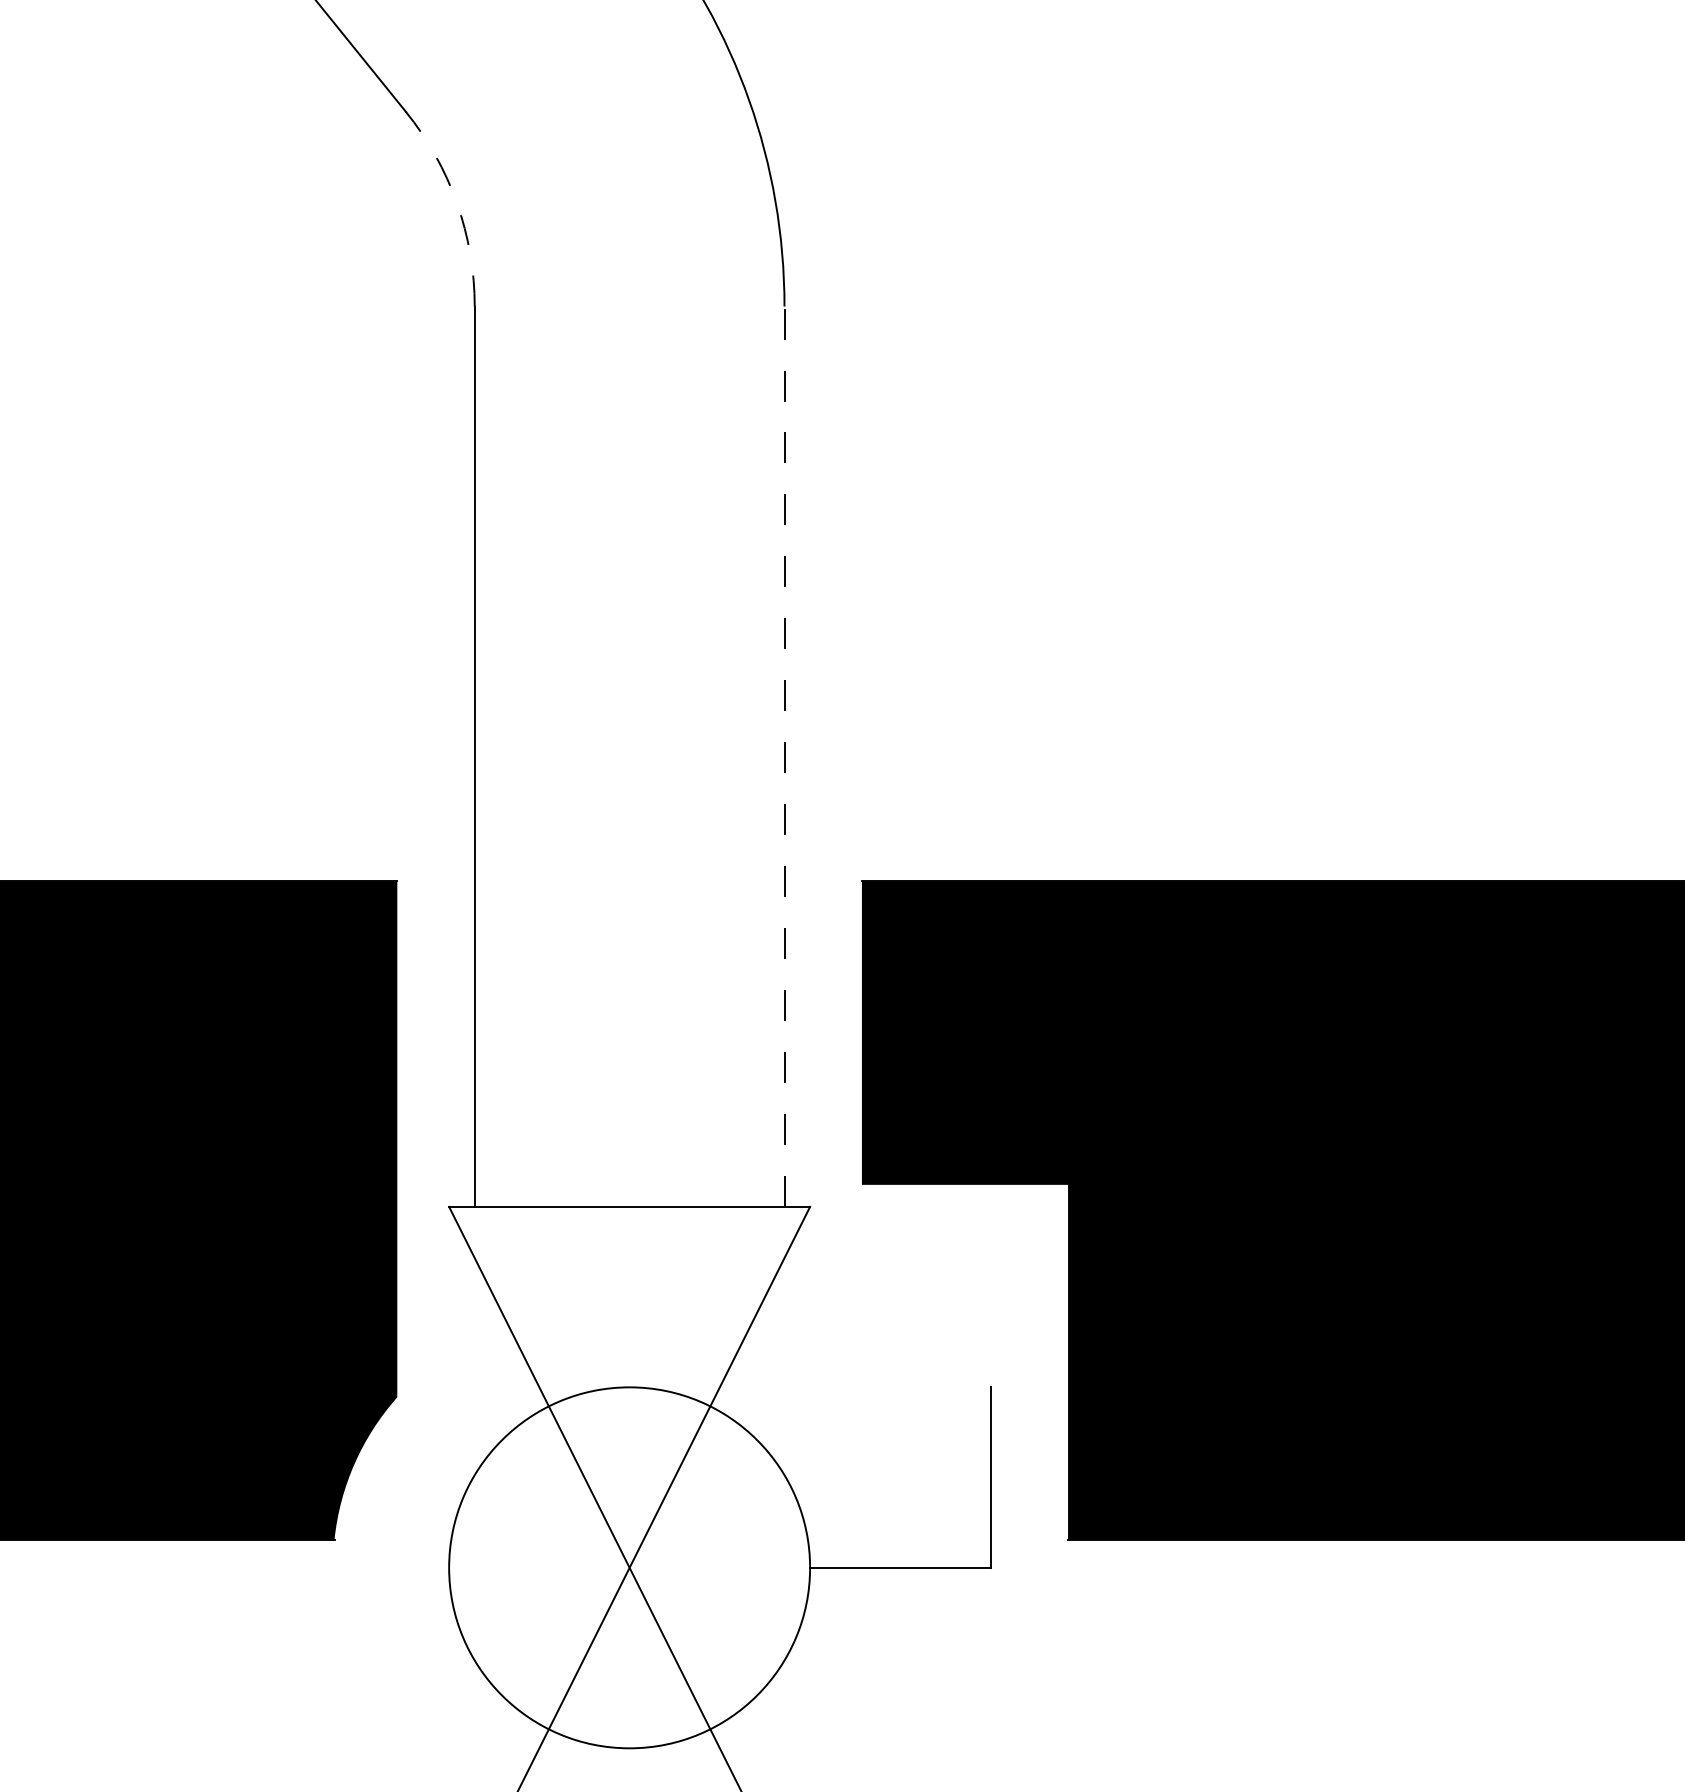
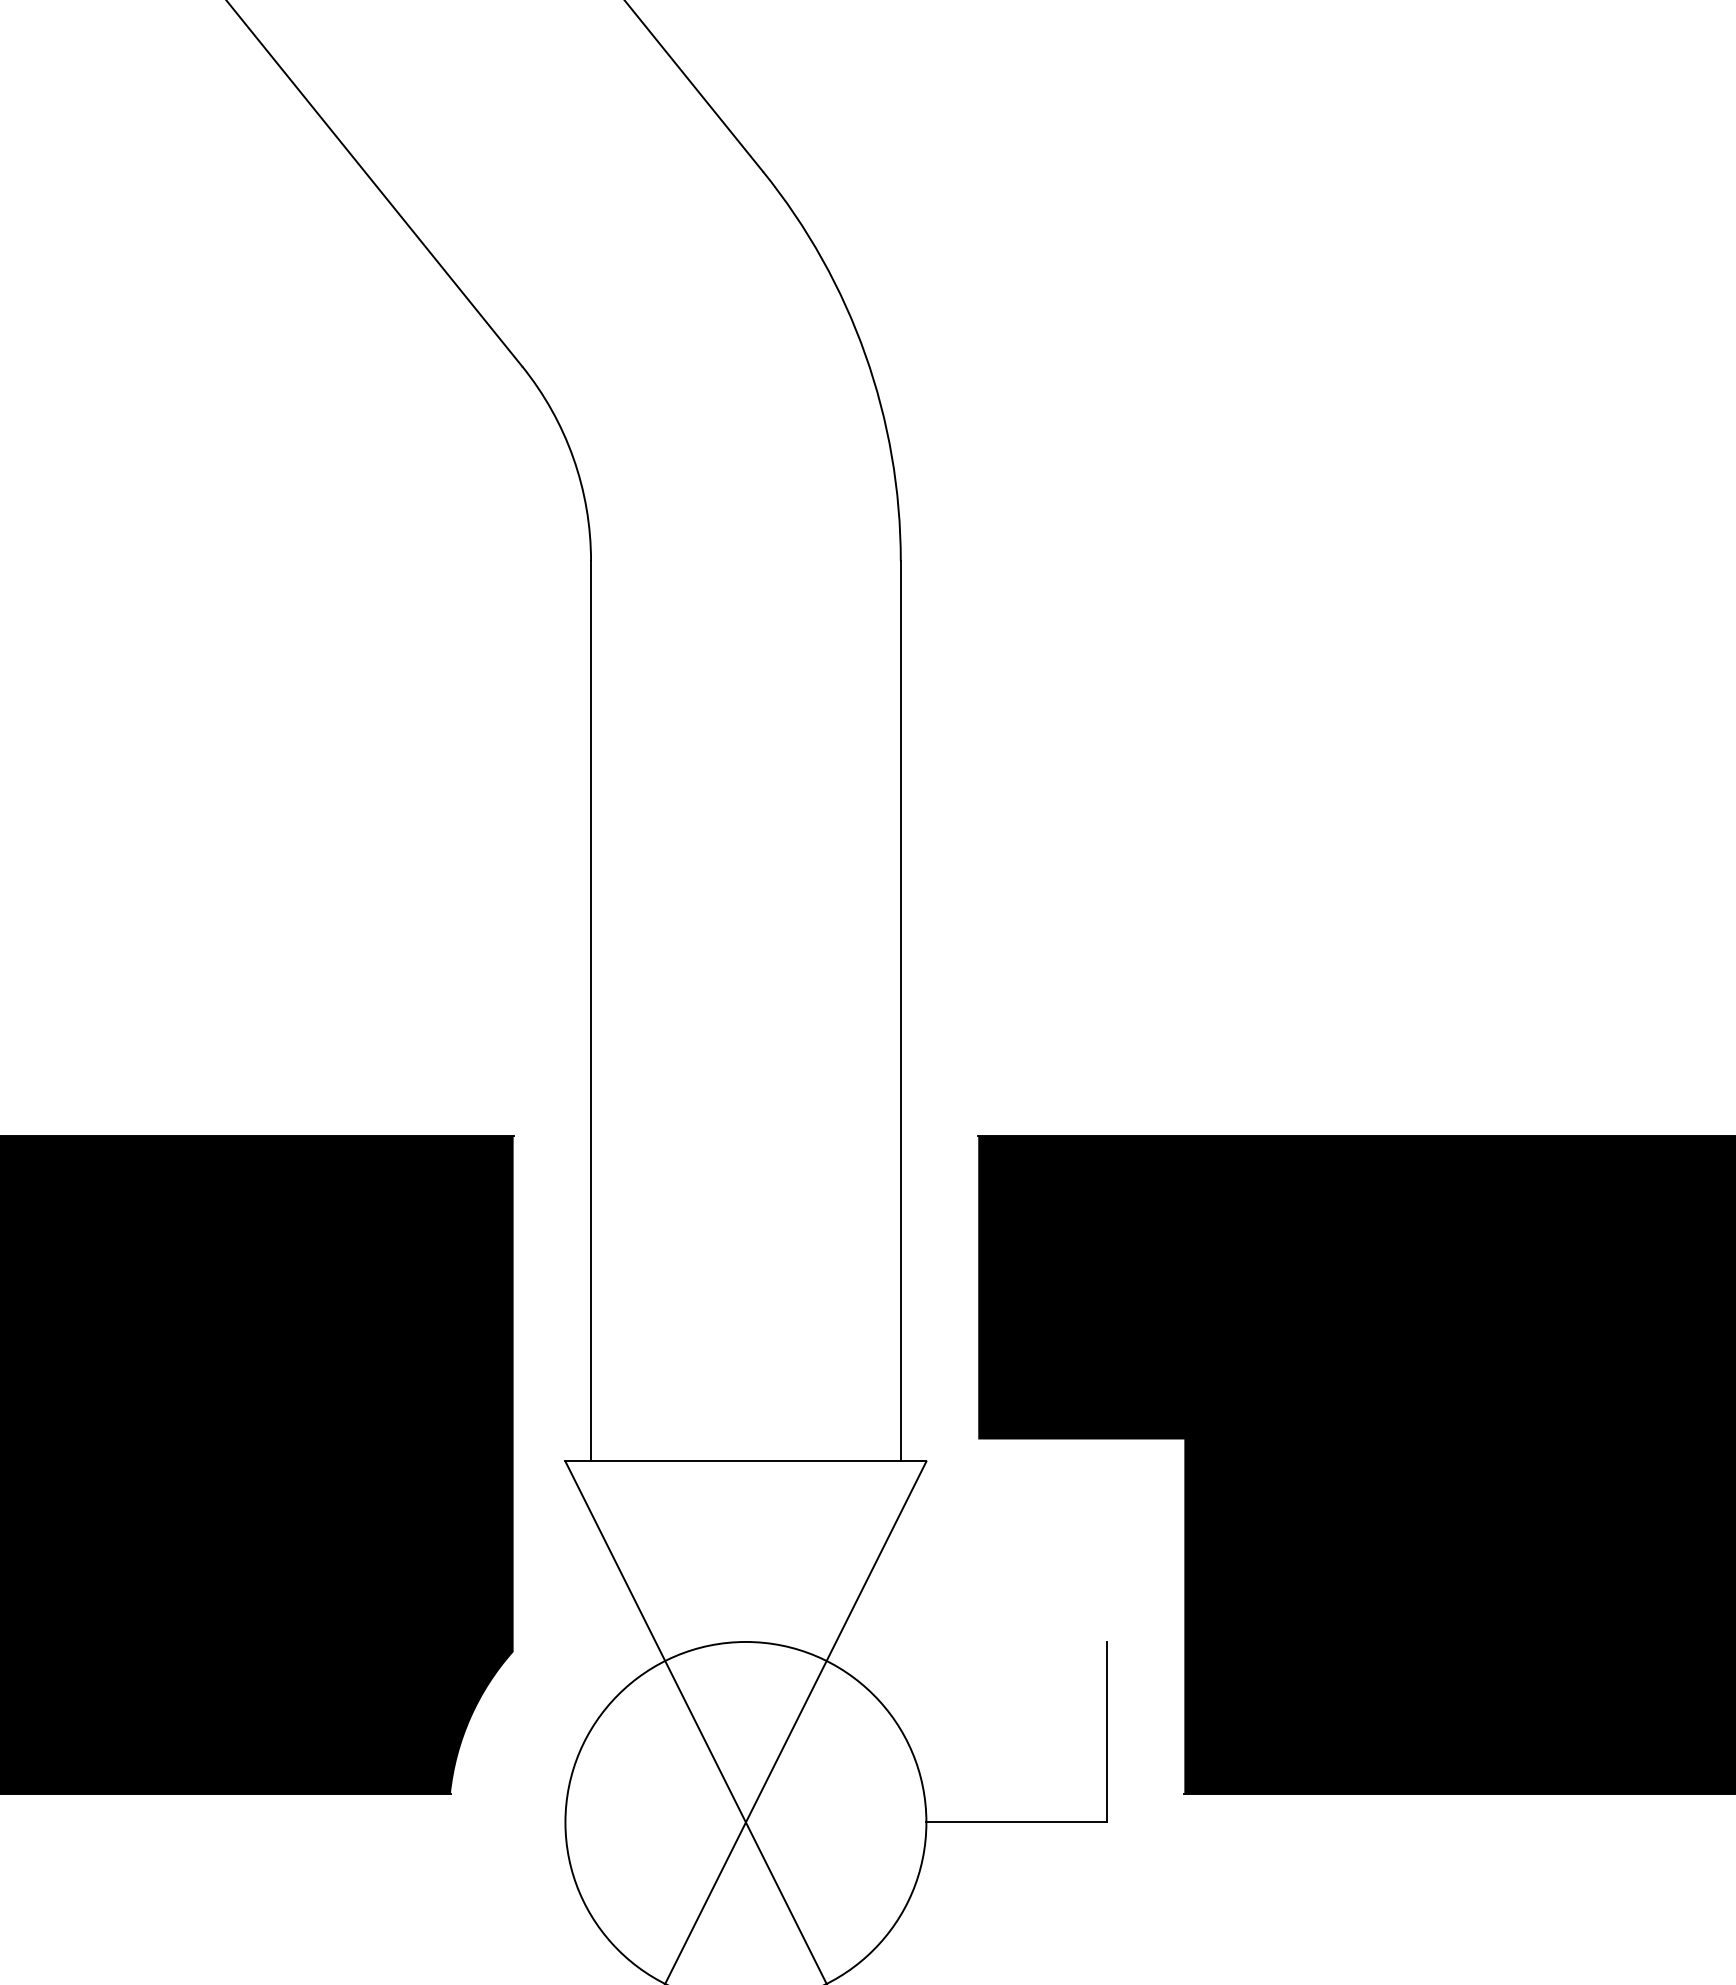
arc: (457, 202) -> (573, 457), dashed -> solid
line: (784, 755) -> (900, 1010), dashed -> solid

